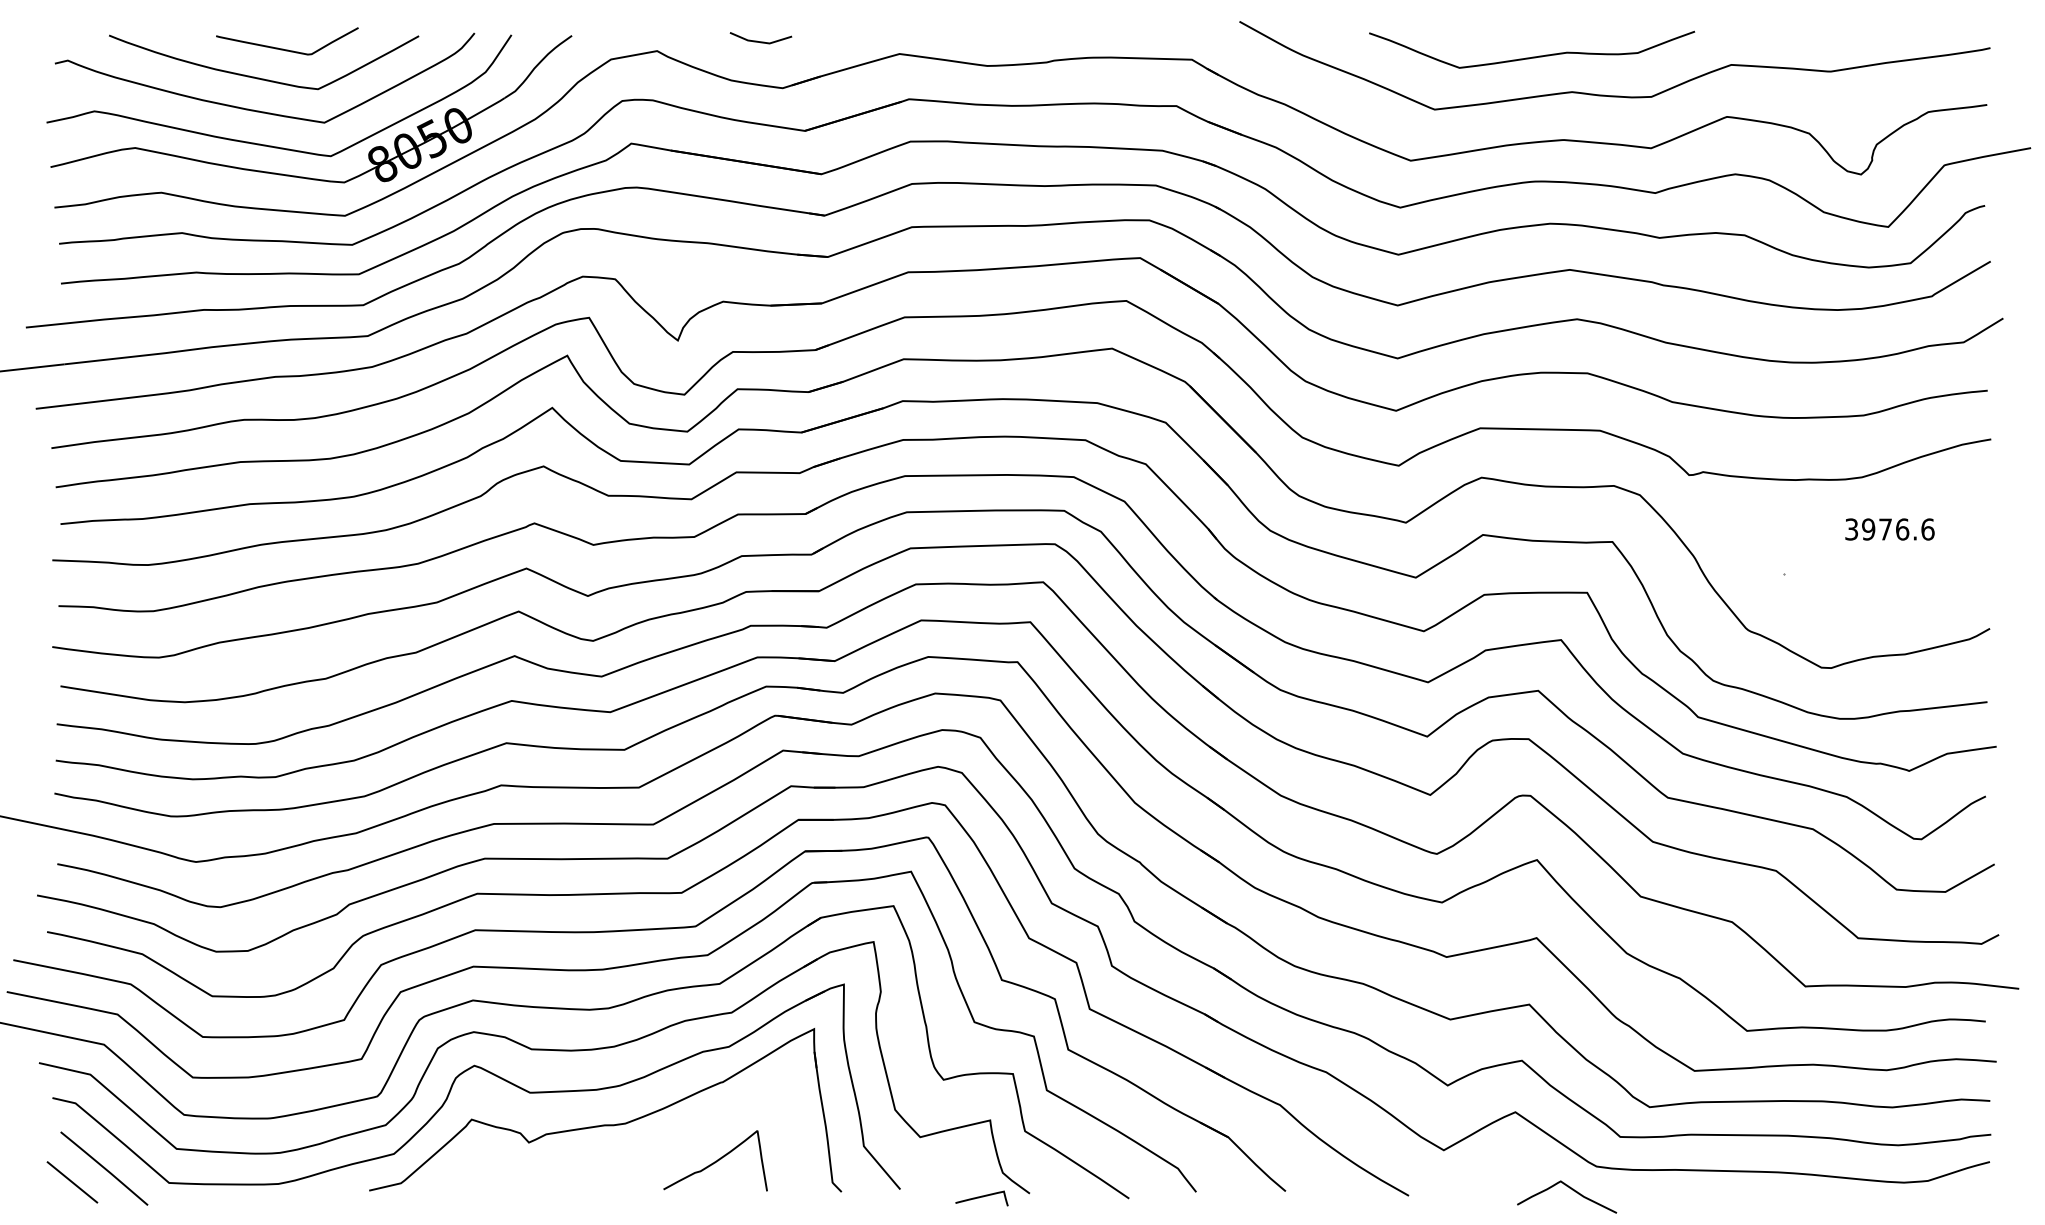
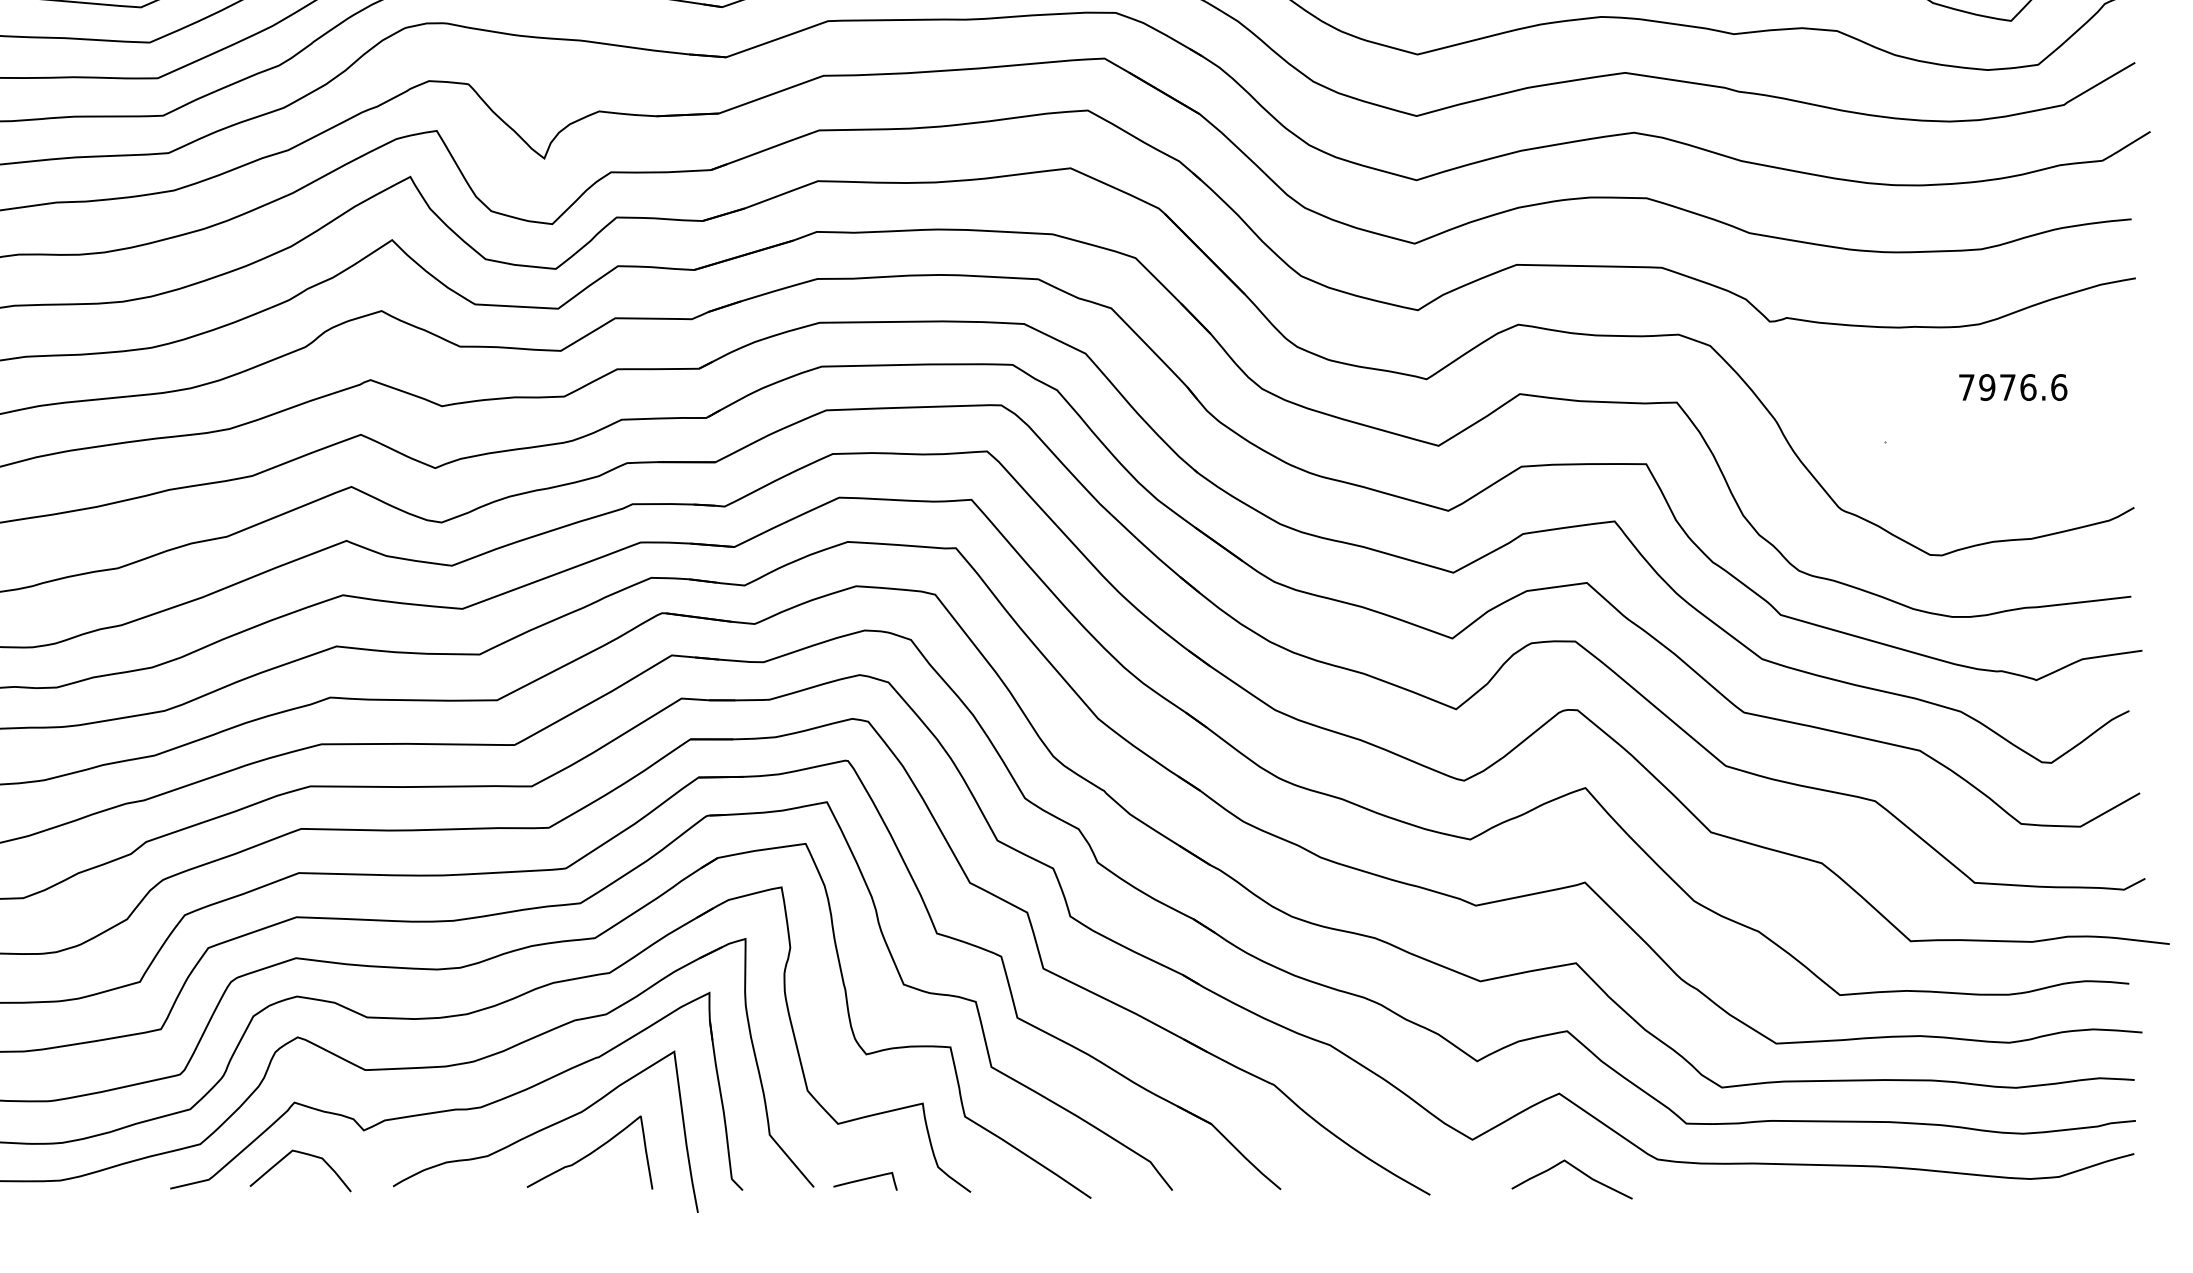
text: (1851, 529) -> (1966, 387), 3976.6 -> 7976.6
curve: (677, 1142) -> (543, 1130), added
curve: (478, 1162) -> (302, 1154), added
curve: (1572, 1190) -> (1578, 1171), moved
curve: (981, 1197) -> (864, 1180), moved

